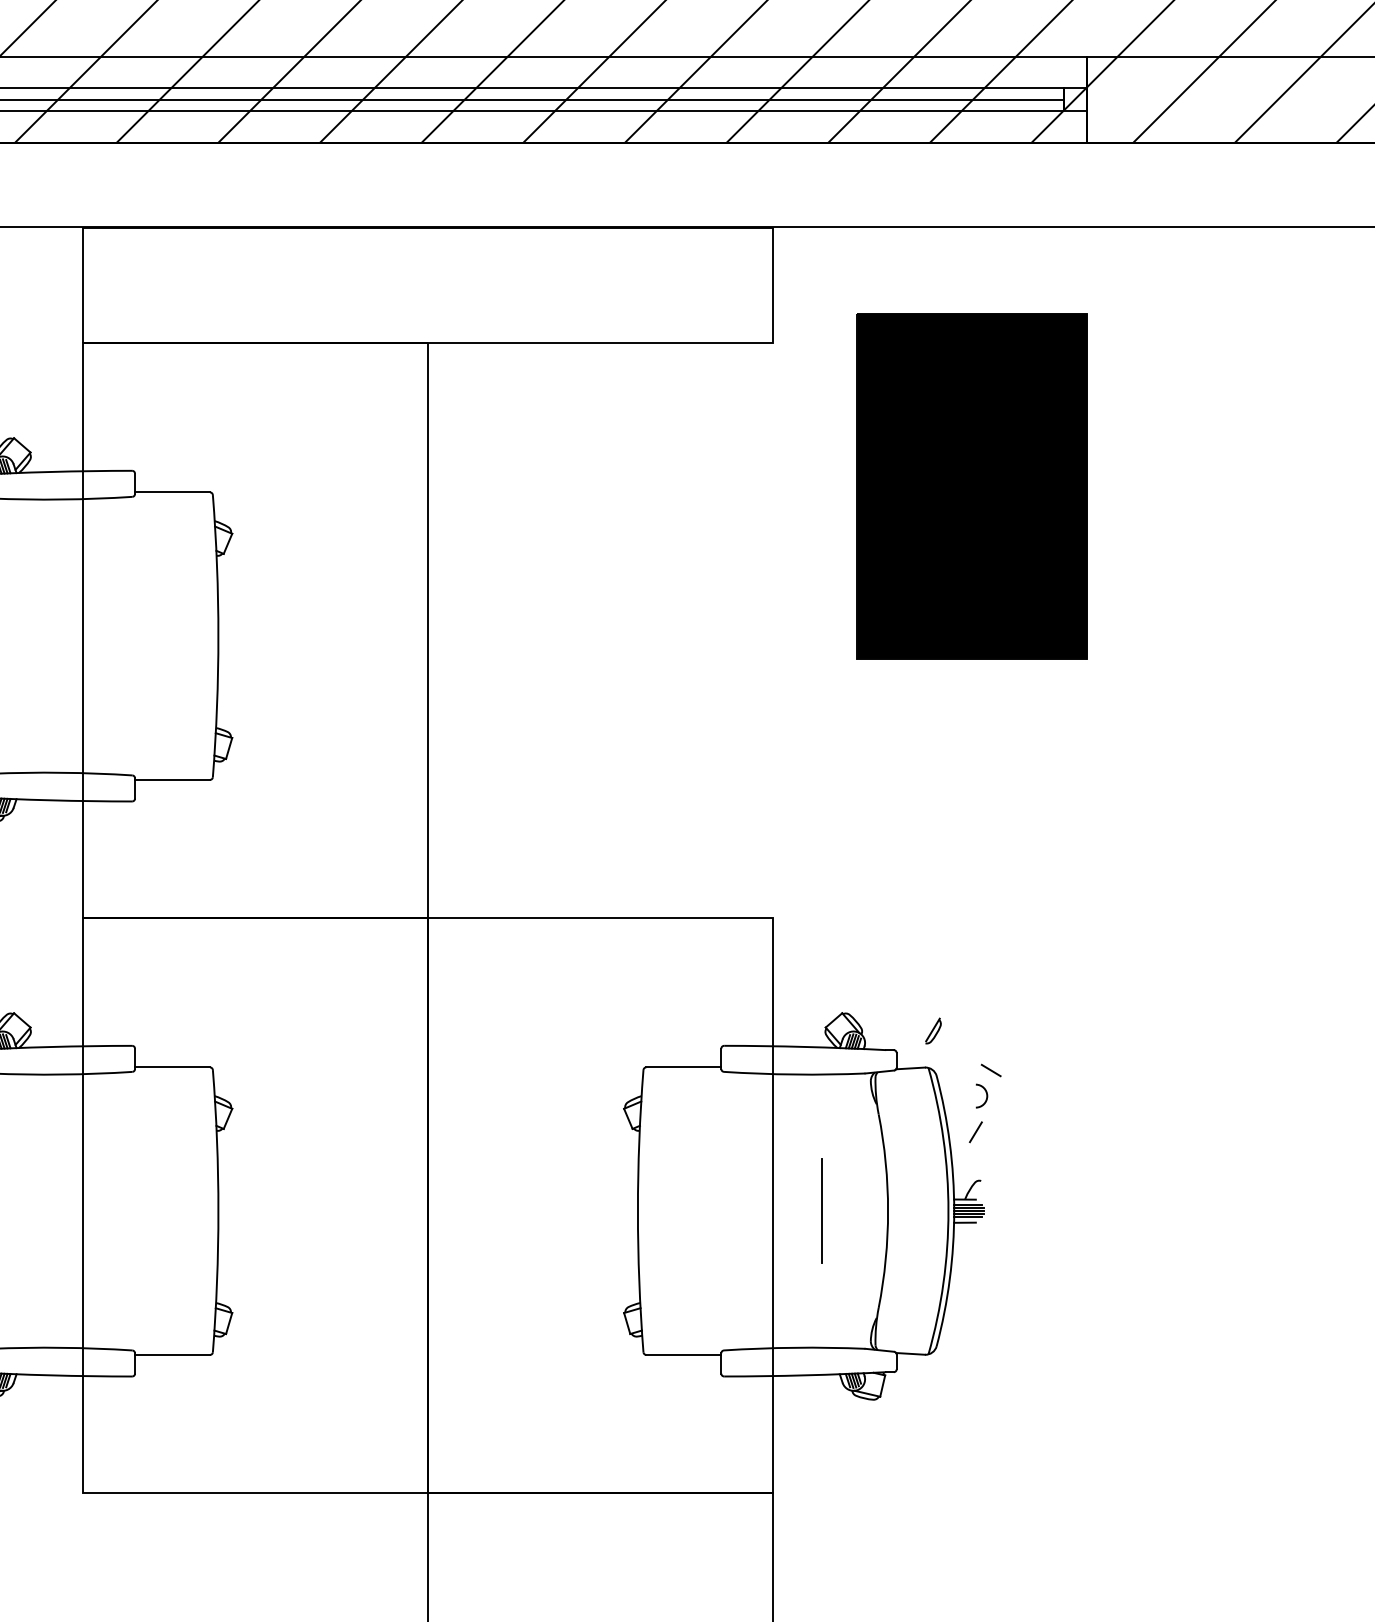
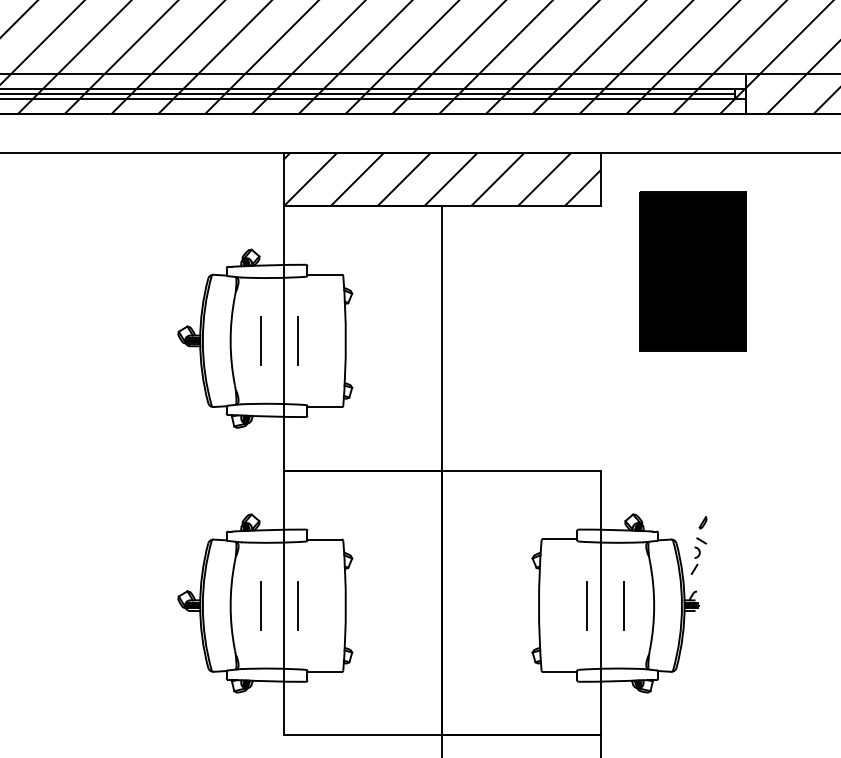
hatch: (428, 283) -> (442, 178), added
line: (33, 635) -> (260, 340), added
line: (115, 635) -> (298, 340), added
part: (932, 1030) -> (702, 522), moved
line: (35, 1210) -> (261, 605), added
line: (115, 1210) -> (298, 605), added
line: (741, 1210) -> (586, 605), added

